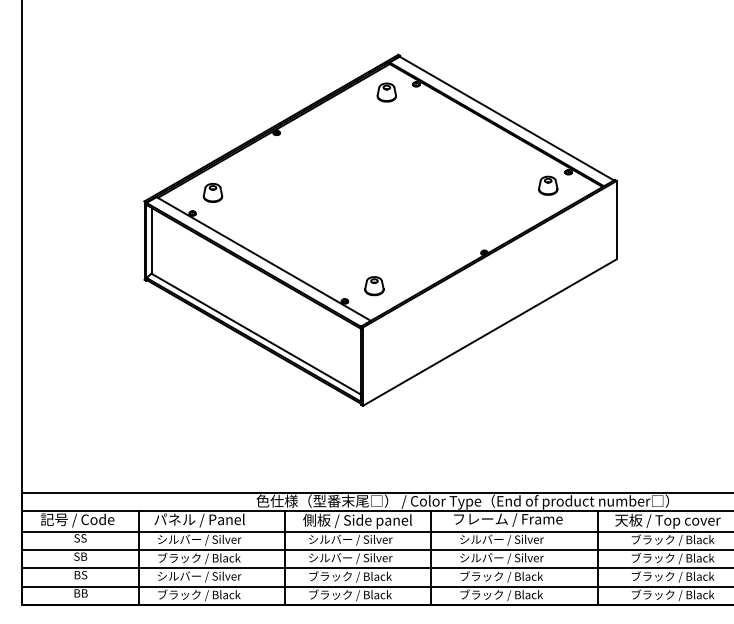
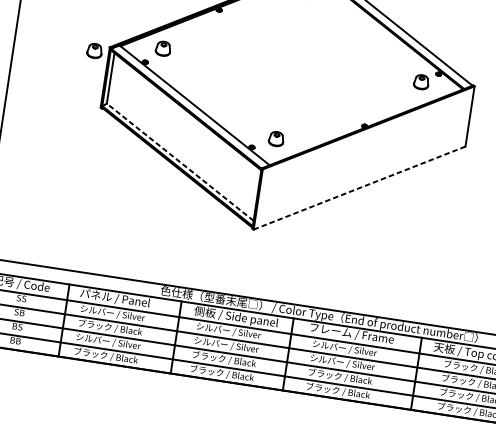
part: (125, 208) -> (94, 50), added
line: (489, 332) -> (359, 187), solid -> dashed
line: (255, 333) -> (179, 161), solid -> dashed

